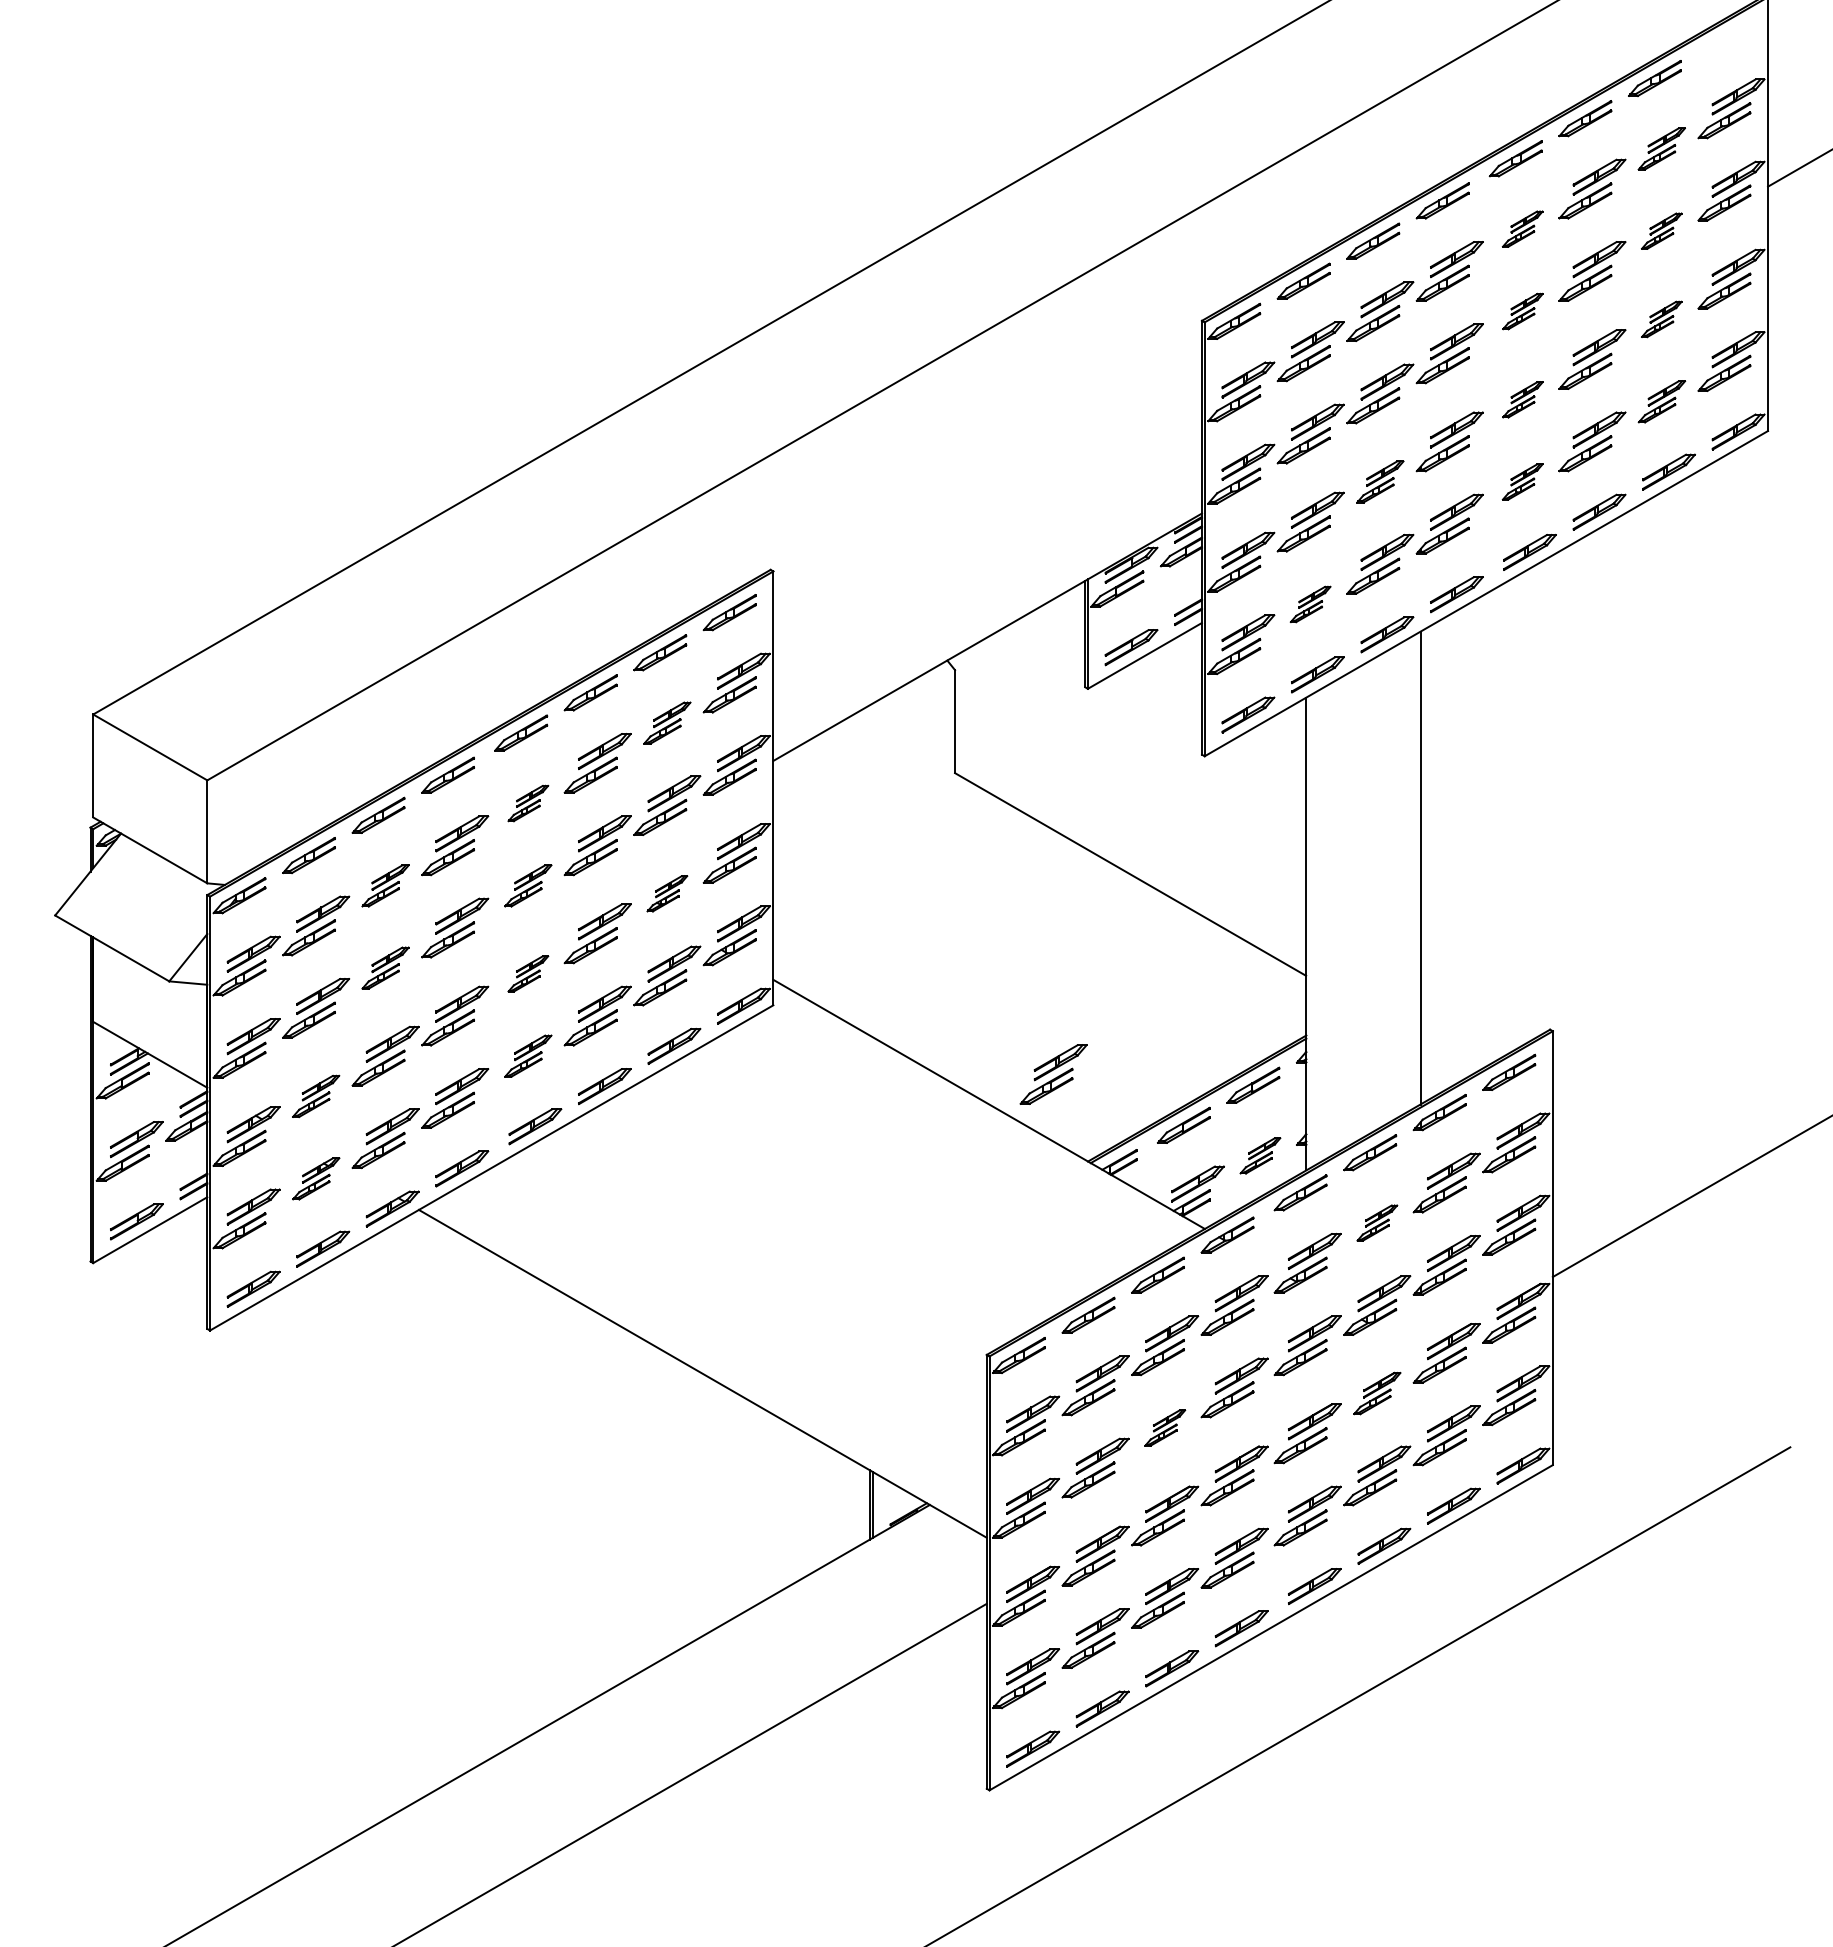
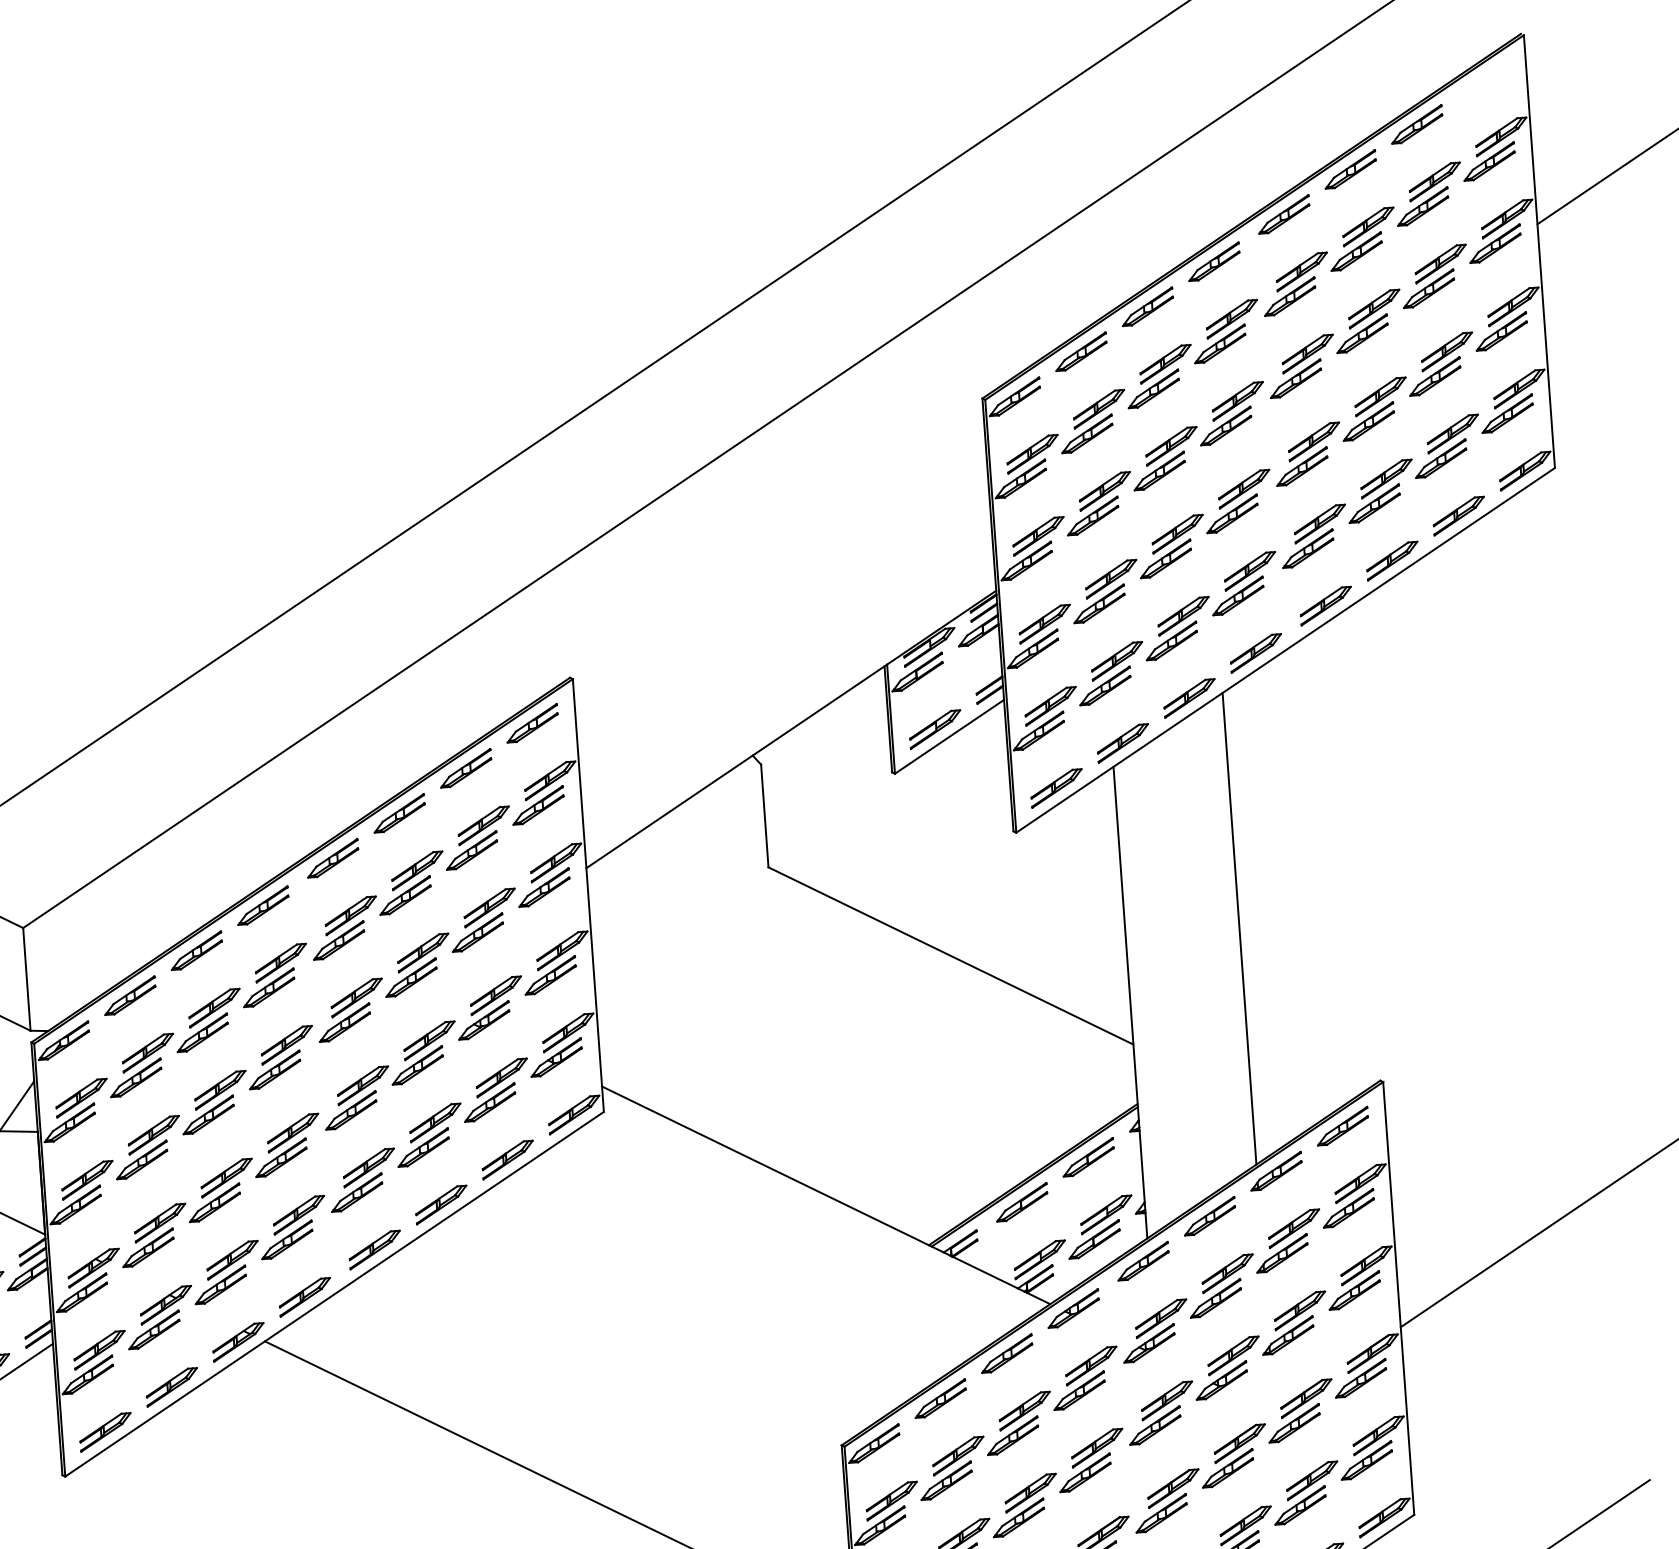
part: (1661, 148) -> (1428, 193), size x1.43
part: (1522, 228) -> (1295, 283), size x1.67
part: (1661, 230) -> (1434, 275), size x1.67
part: (1522, 311) -> (1301, 366), size x1.67
part: (1661, 319) -> (1440, 364), size x1.67
part: (1522, 399) -> (1307, 454), size x1.67
part: (1661, 401) -> (1446, 446), size x1.43
part: (1380, 481) -> (1171, 546), size x1.43
part: (1522, 481) -> (1313, 535), size x1.67
part: (1310, 604) -> (1110, 673), size x1.67
part: (667, 722) -> (478, 837), size x1.43
part: (528, 803) -> (345, 928), size x1.67
part: (385, 885) -> (208, 1020), size x1.43
part: (528, 885) -> (351, 1009), size x1.43
part: (667, 893) -> (490, 1007), size x1.67
part: (385, 967) -> (214, 1101), size x1.43
part: (528, 973) -> (357, 1097), size x1.67
part: (528, 1055) -> (363, 1179), size x1.43
part: (1053, 1074) -> (888, 1160), removed
part: (315, 1096) -> (153, 1235), size x1.43
part: (1260, 1155) -> (1100, 1226), size x1.67
part: (316, 1178) -> (160, 1317), size x1.43
part: (1377, 1222) -> (1221, 1285), size x1.67
part: (1377, 1393) -> (1234, 1455), size x1.43
part: (1165, 1427) -> (1025, 1504), size x1.67

